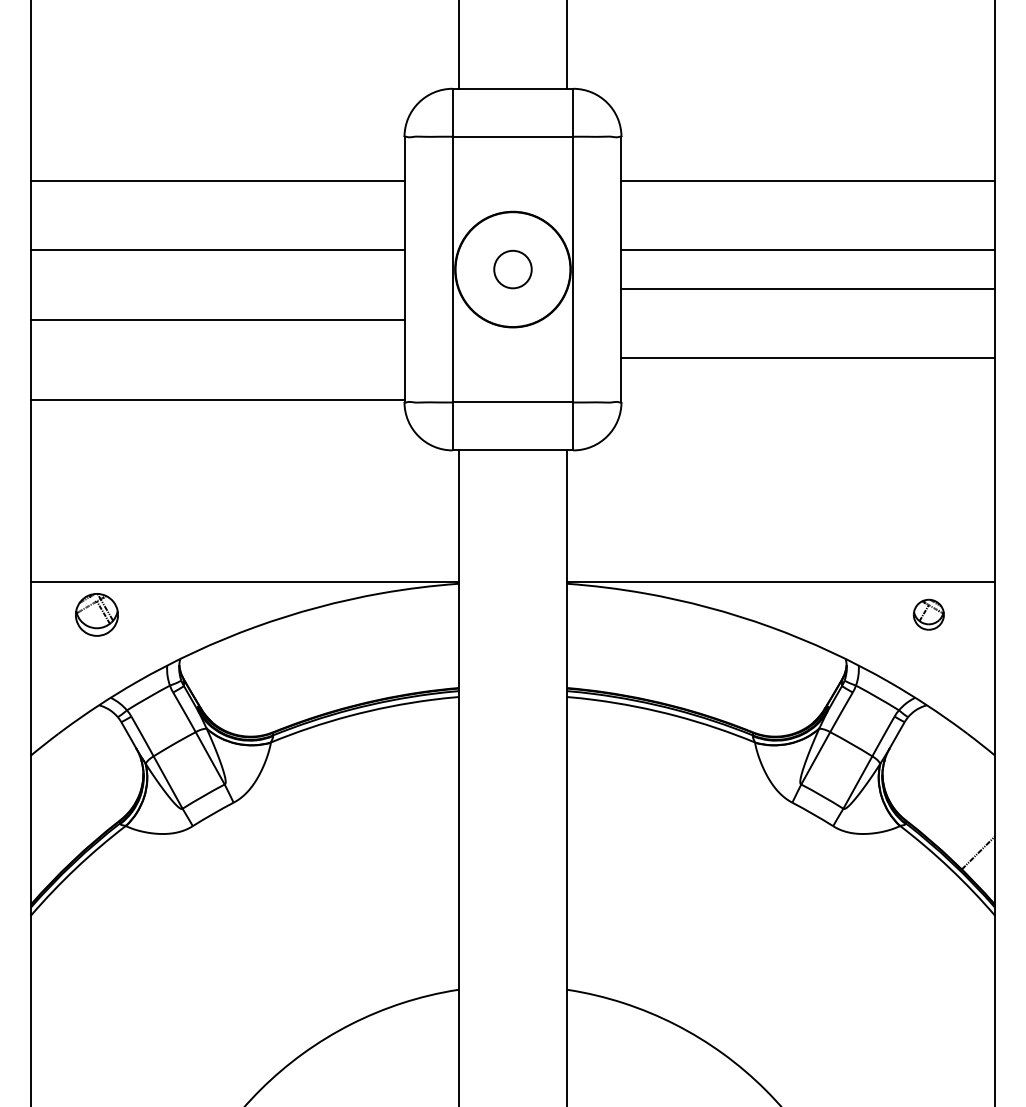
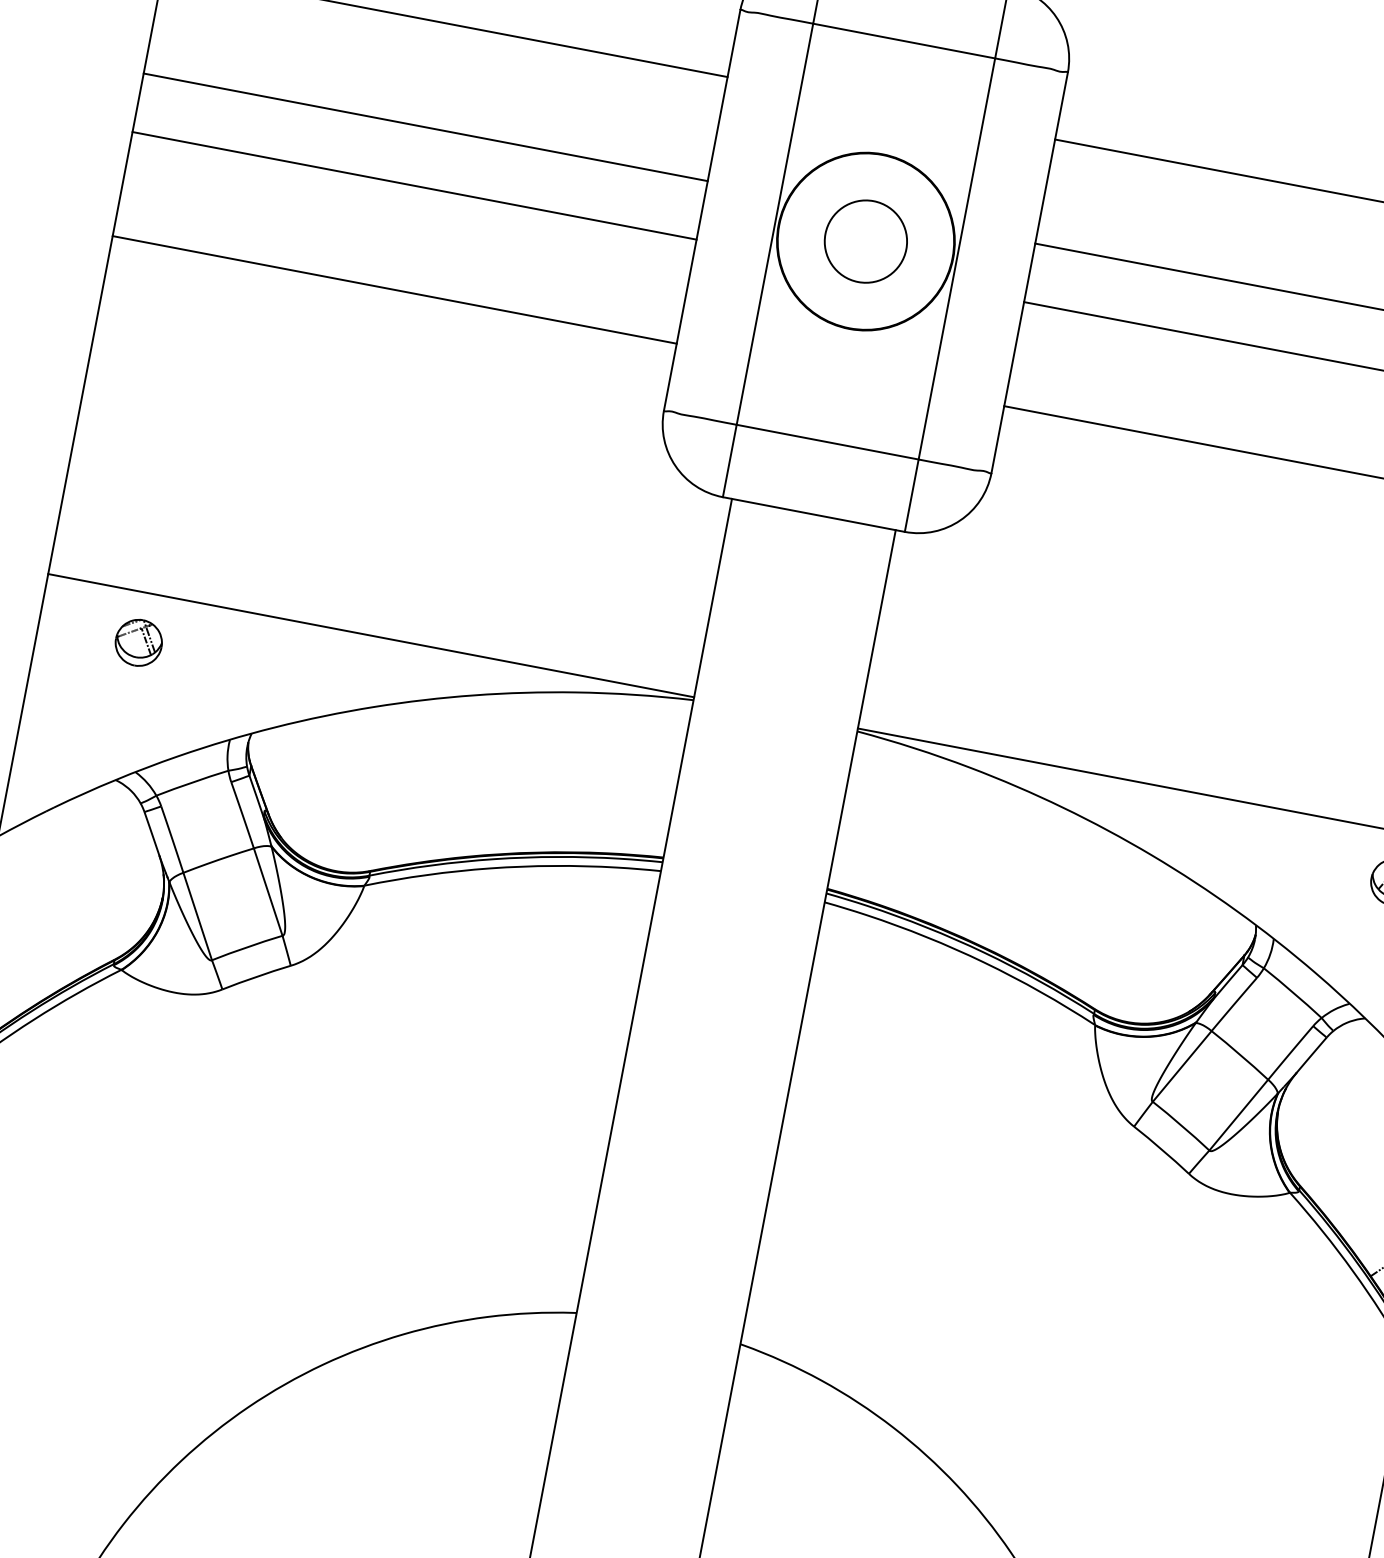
circle: (512, 269) -> (865, 241), size x1.43
line: (217, 320) -> (414, 186), moved
line: (217, 399) -> (394, 289), moved
part: (97, 614) -> (139, 642), size x0.71

